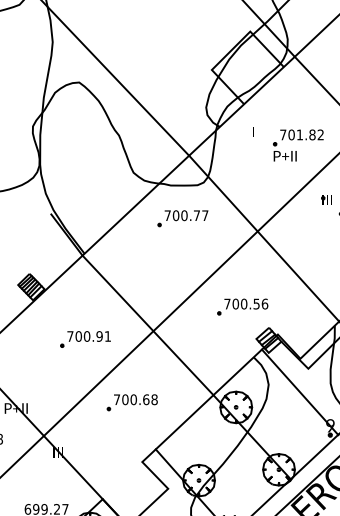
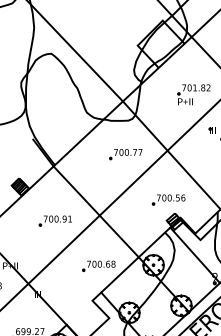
part: (182, 218) -> (125, 154), moved
part: (242, 306) -> (168, 199), moved
part: (131, 401) -> (98, 265), moved

